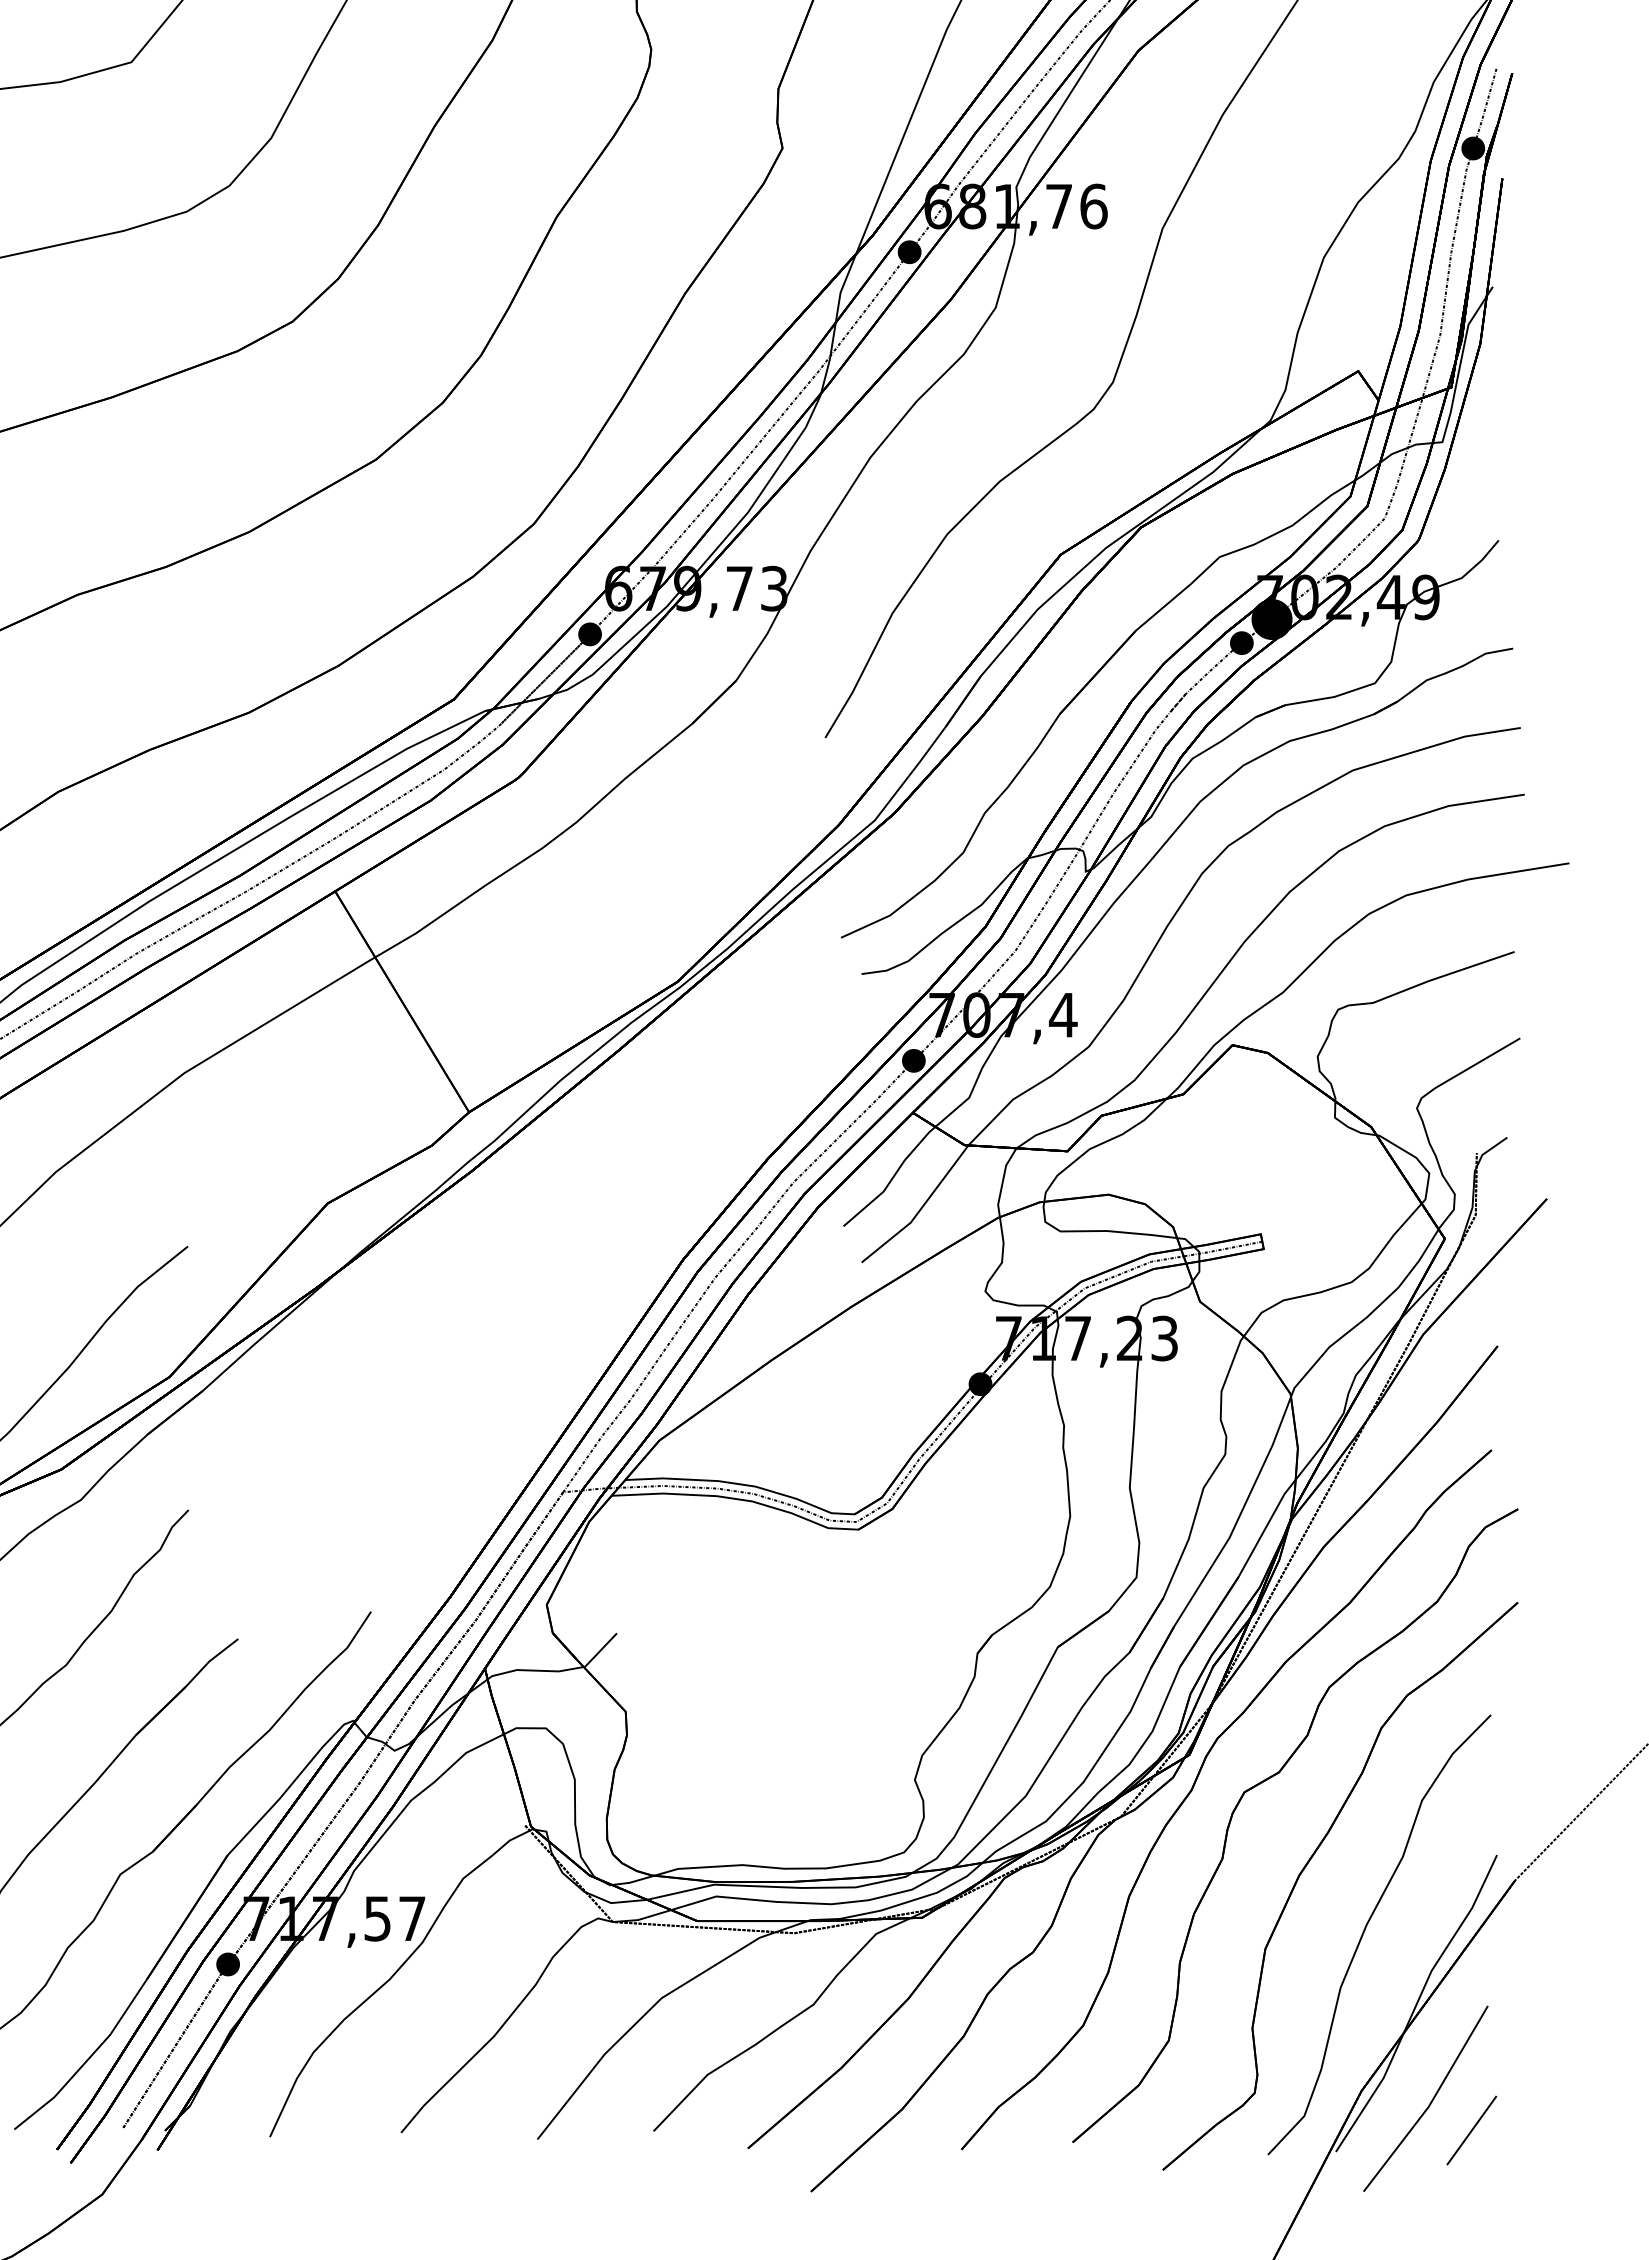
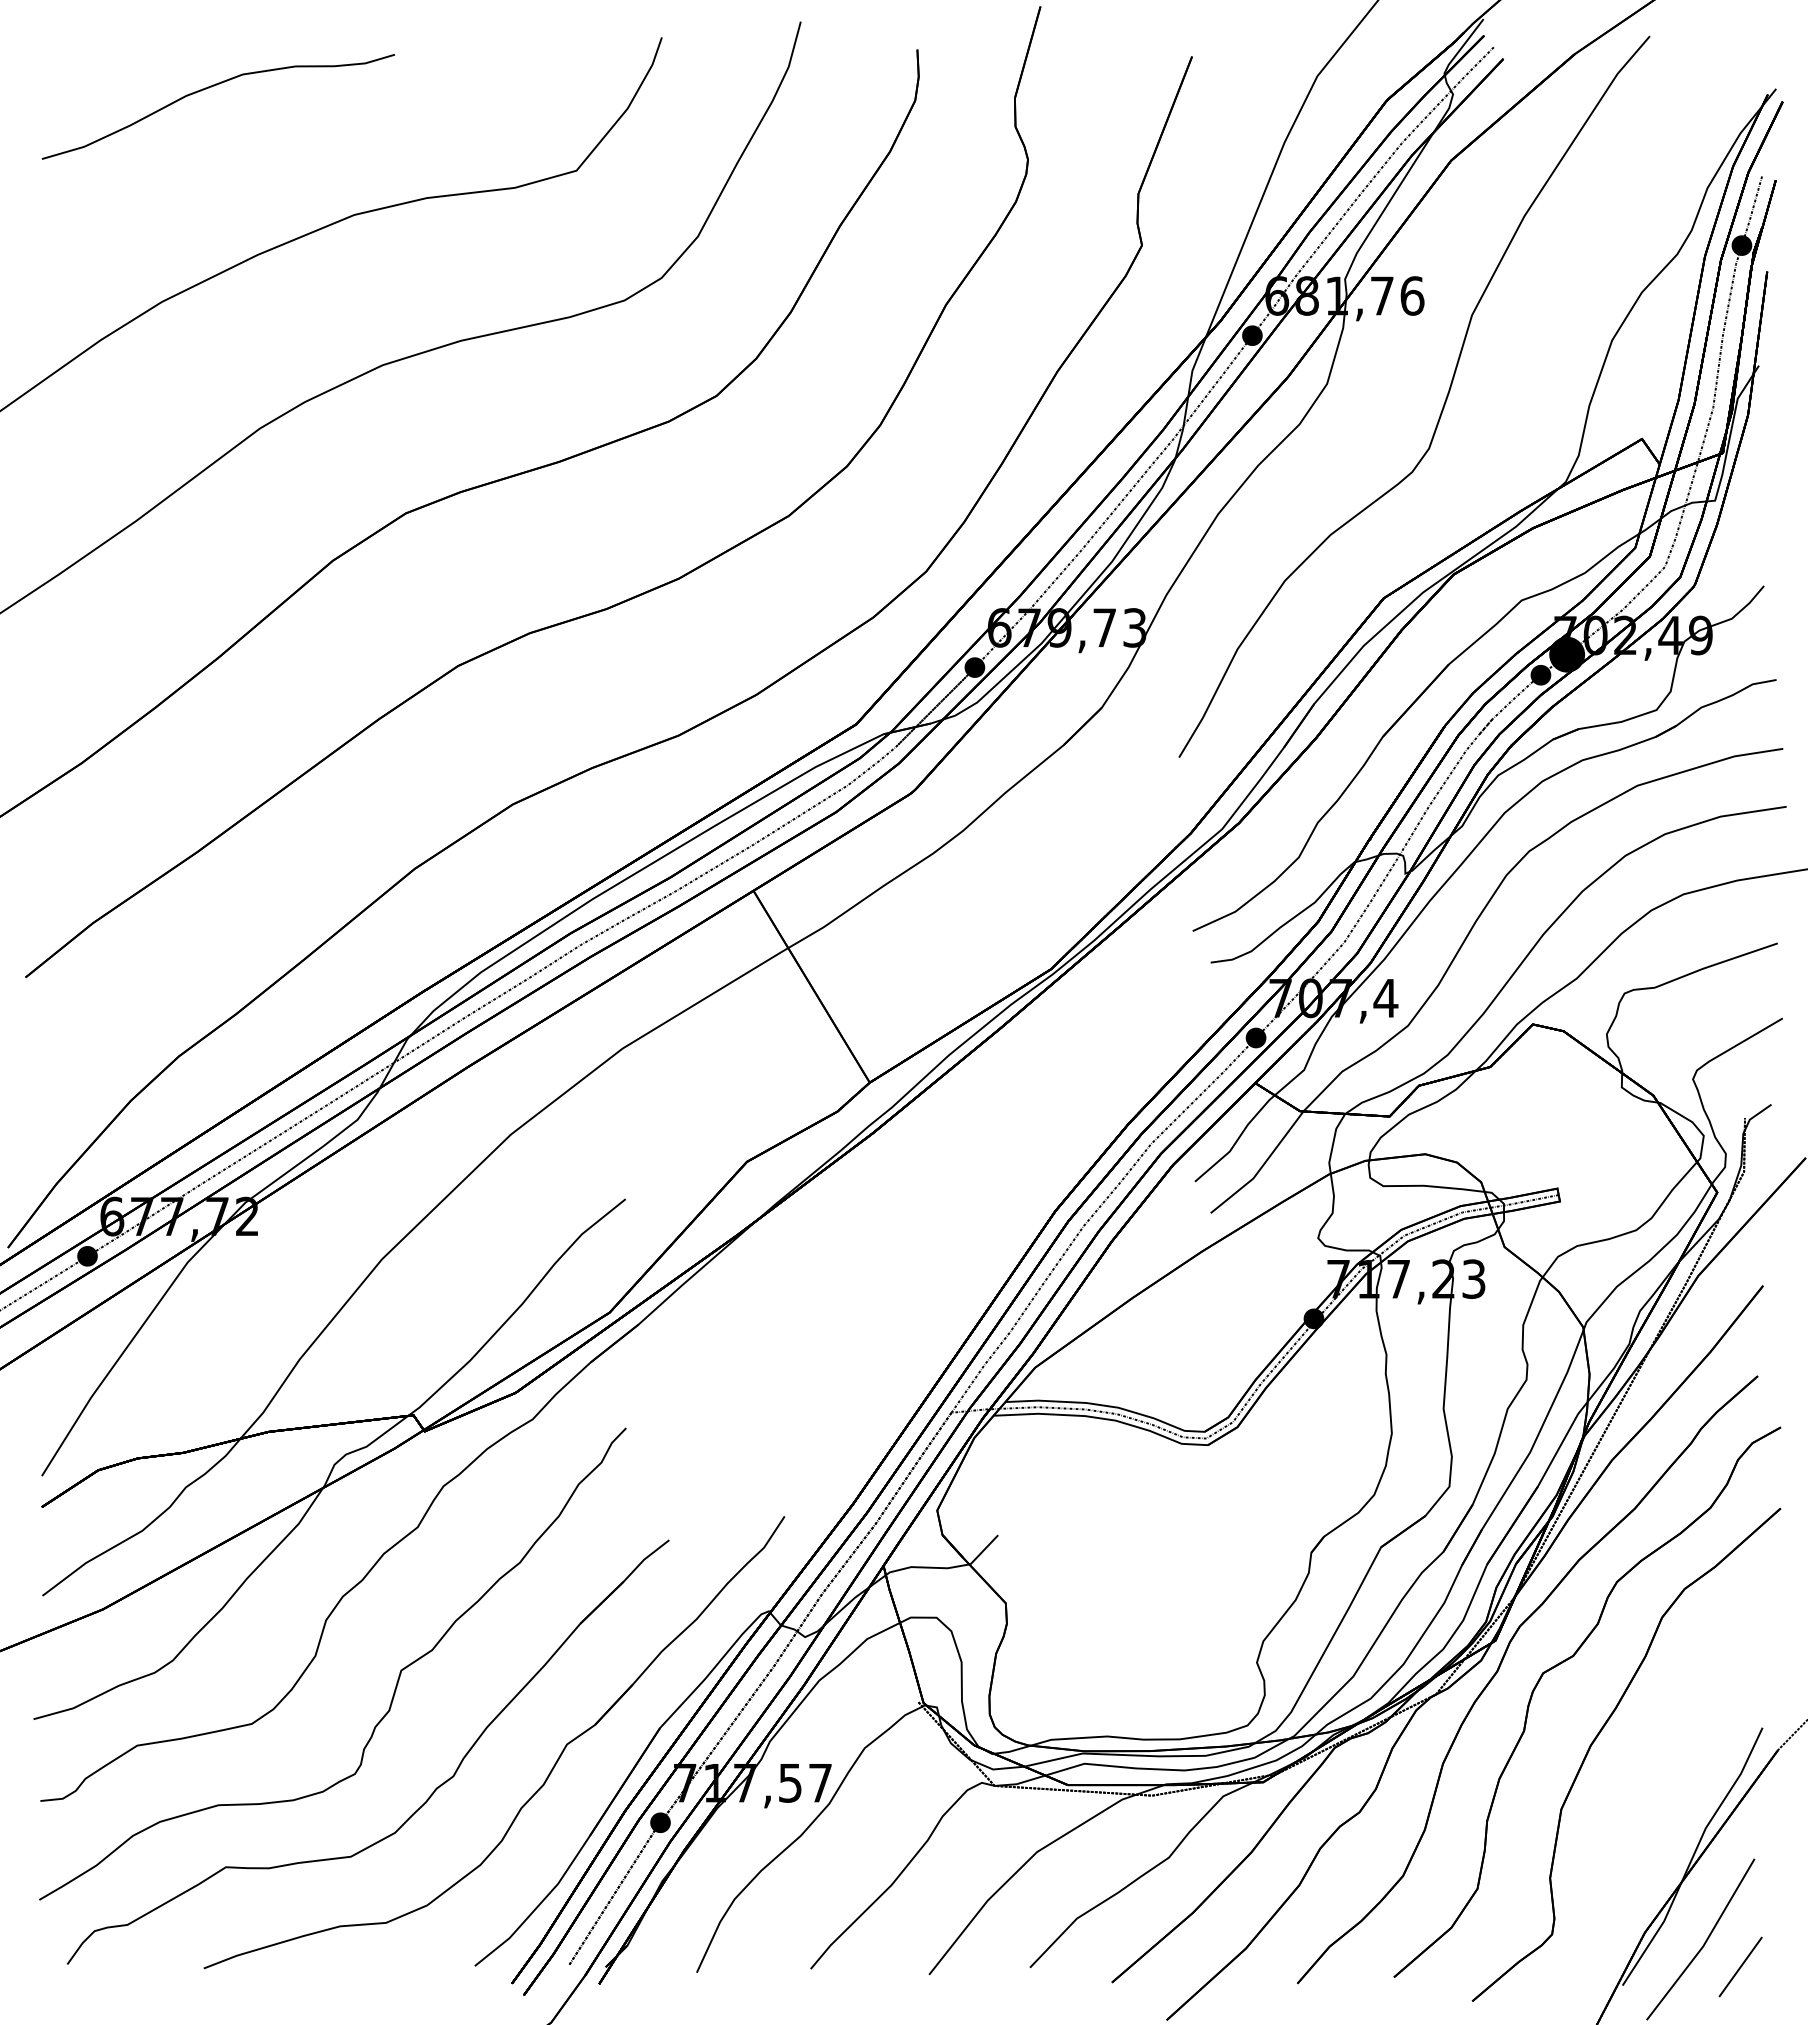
curve: (1366, 1928) -> (1649, 1791), removed

